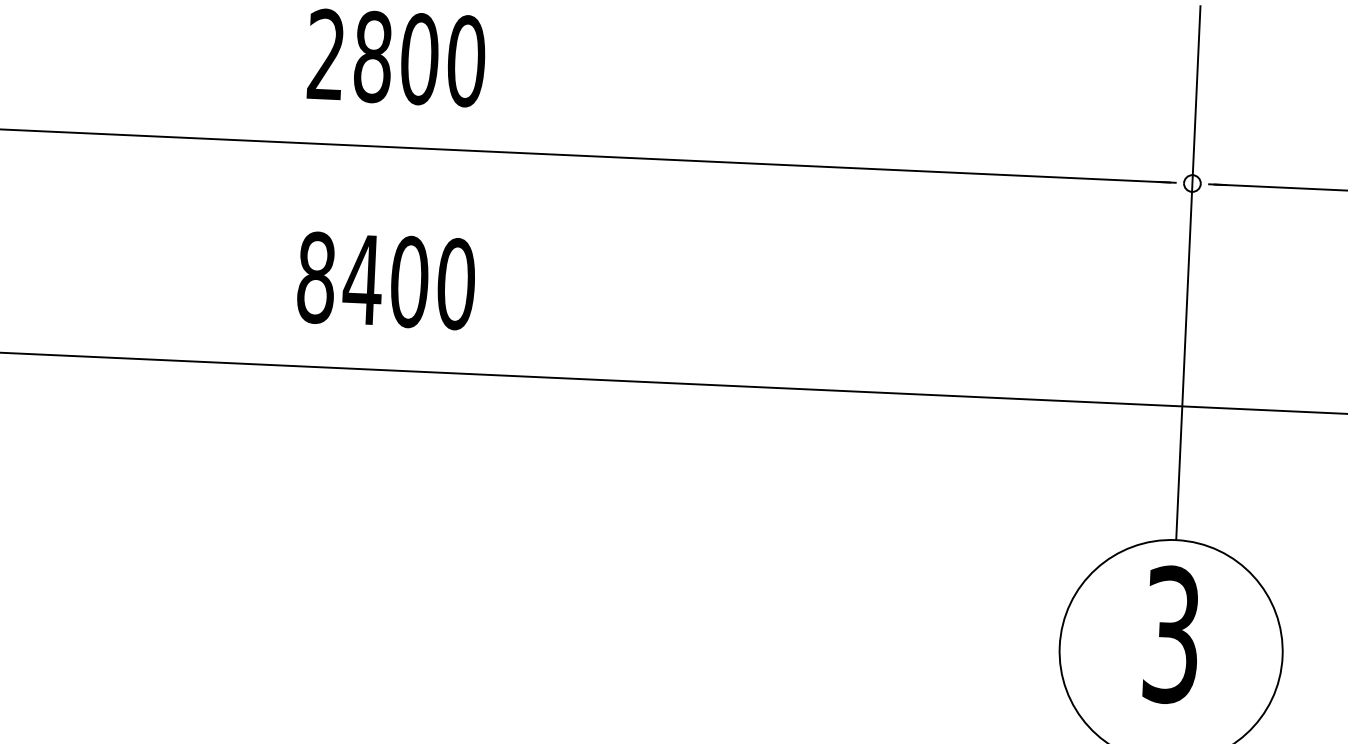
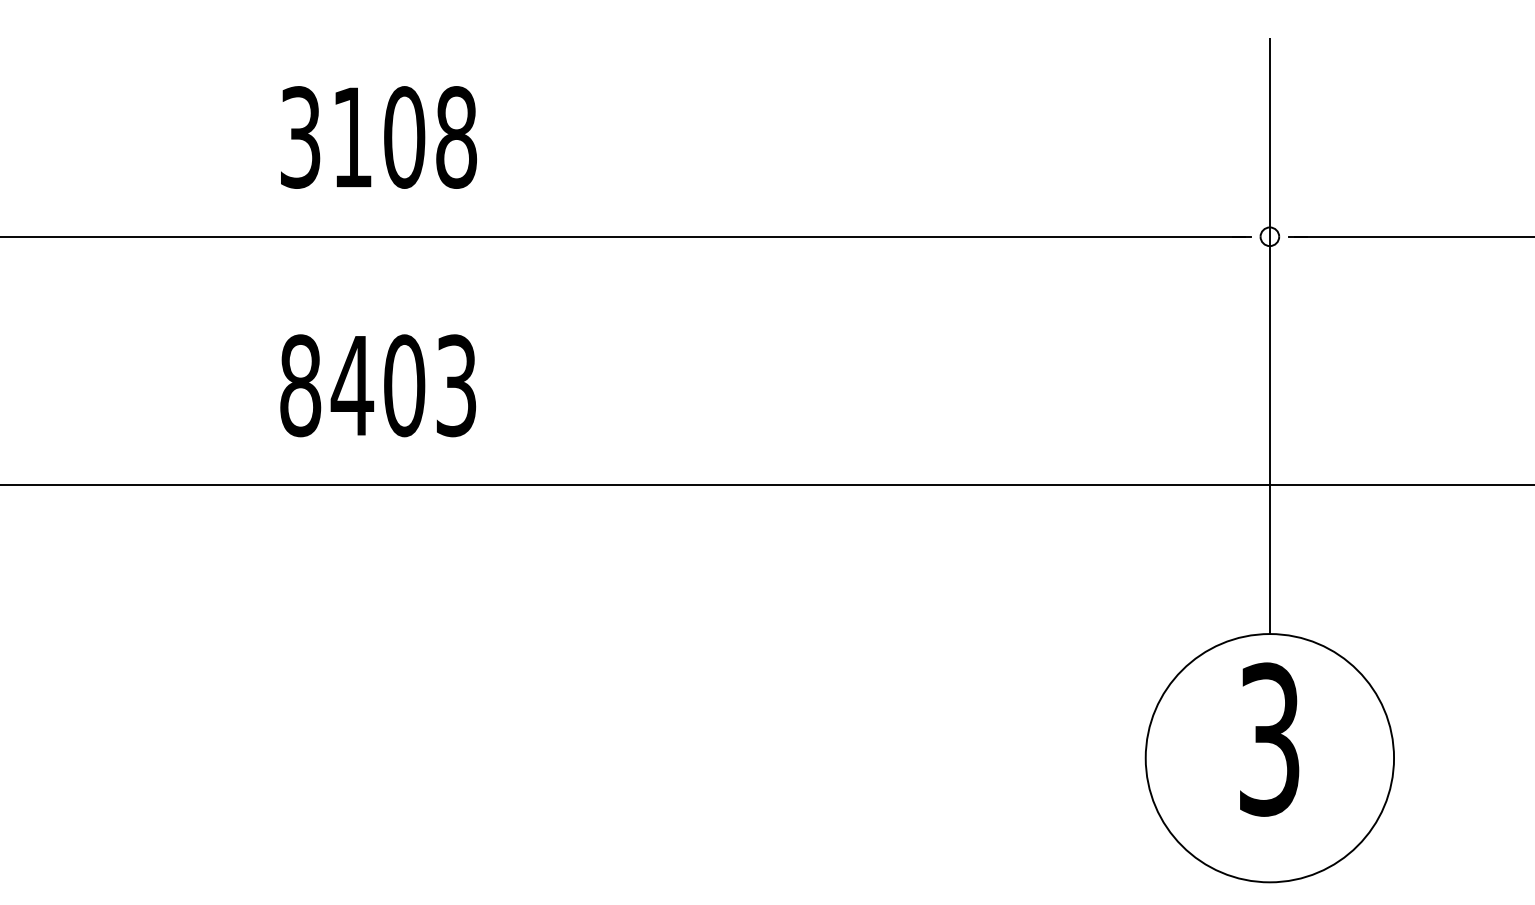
text: (396, 58) -> (378, 137), 2800 -> 3108
text: (456, 283) -> (456, 385), 8400 -> 8403

